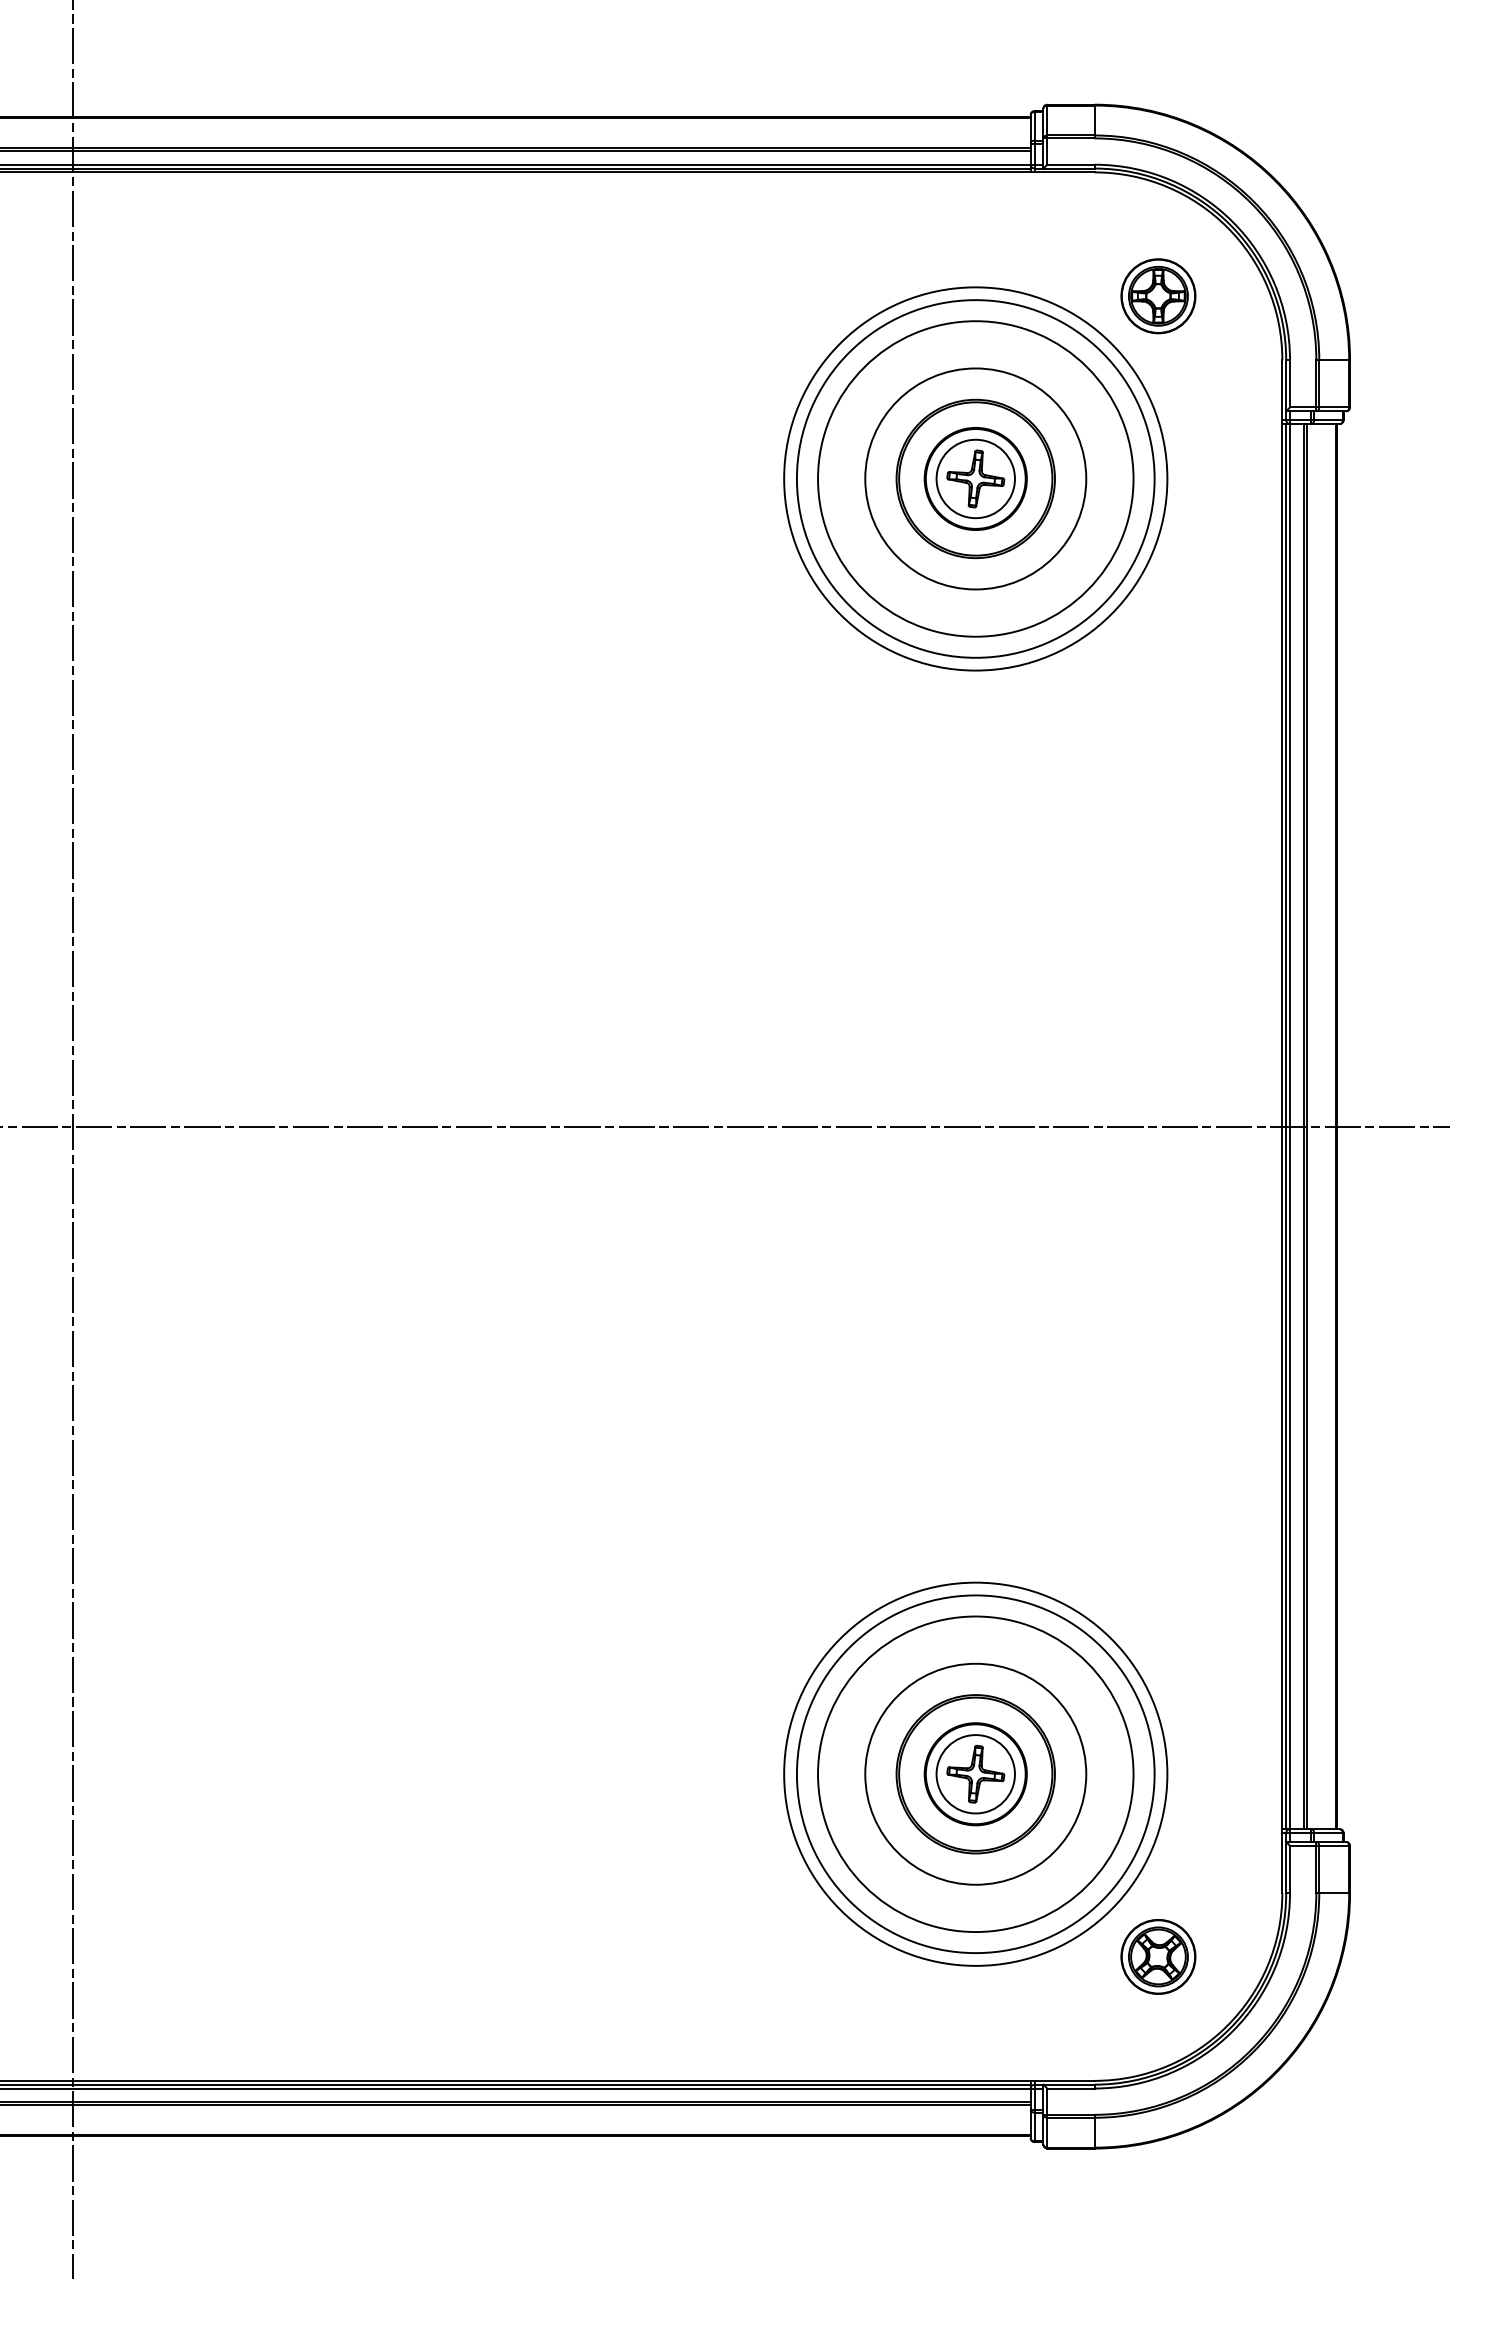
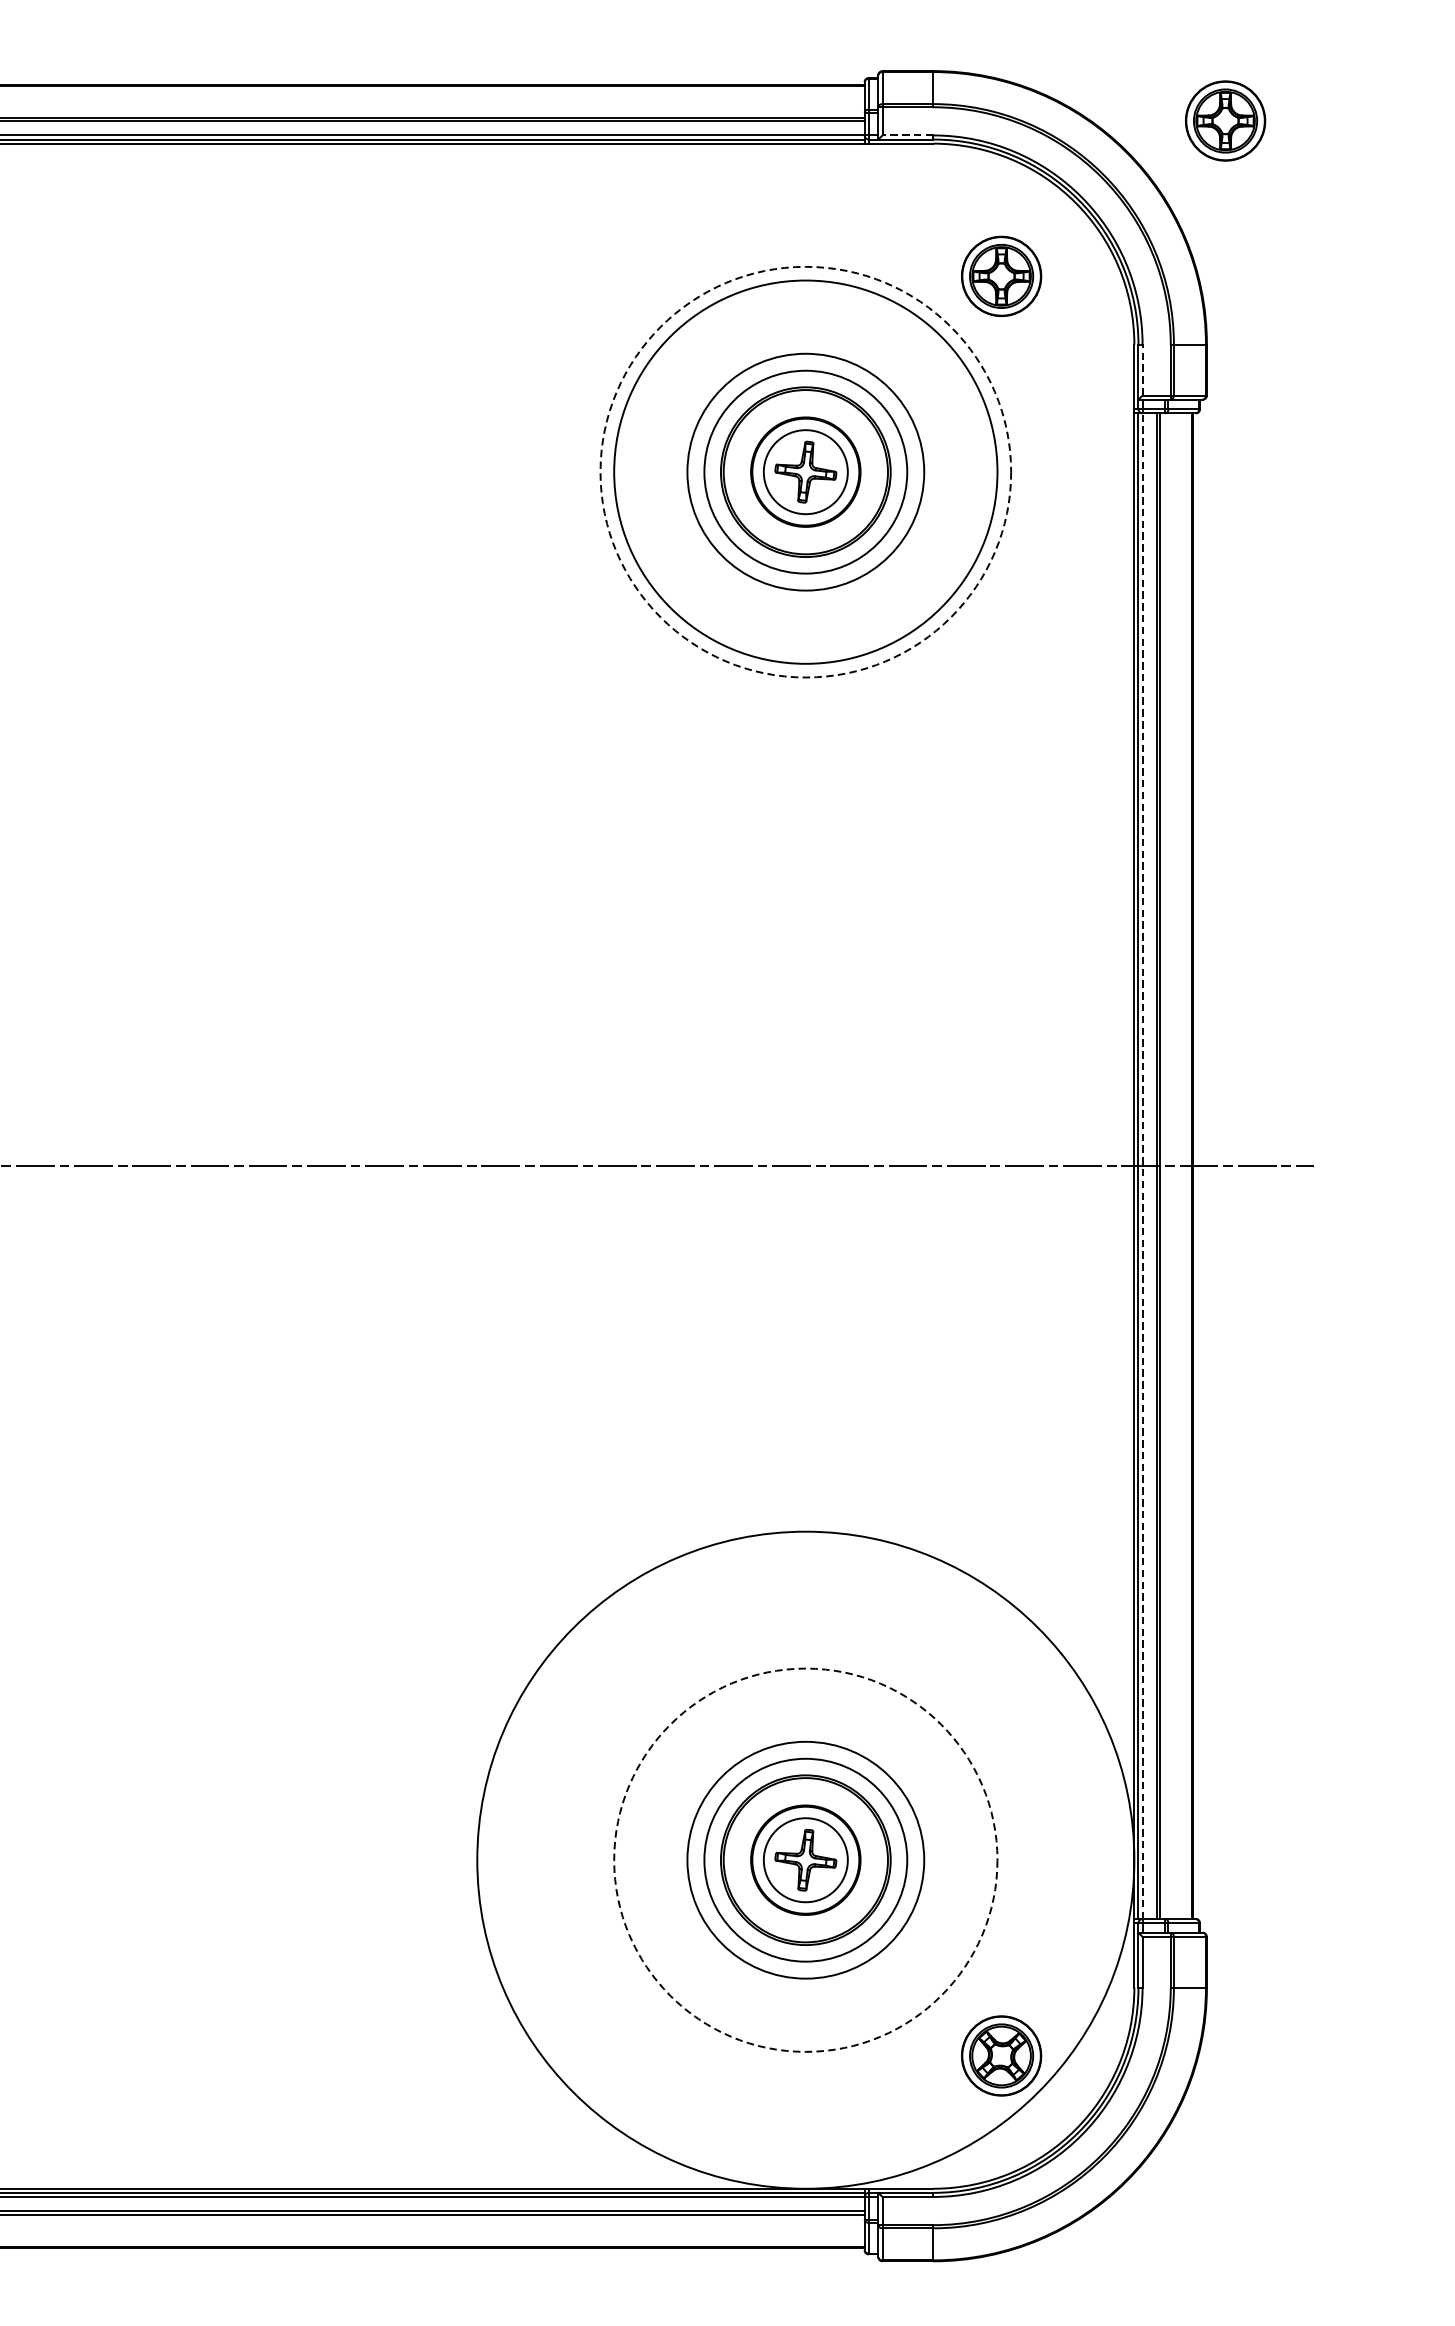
part: (1367, 151) -> (1225, 121), added
line: (1070, 164) -> (907, 135), solid -> dashed
line: (1290, 383) -> (1143, 369), solid -> dashed
circle: (975, 478) -> (805, 471), size x0.6
circle: (975, 478) -> (805, 471), solid -> dashed
line: (1290, 1126) -> (1143, 1166), solid -> dashed
circle: (975, 1773) -> (805, 1859), size x1.6
circle: (975, 1774) -> (805, 1860), size x0.6
circle: (975, 1774) -> (805, 1860), solid -> dashed

